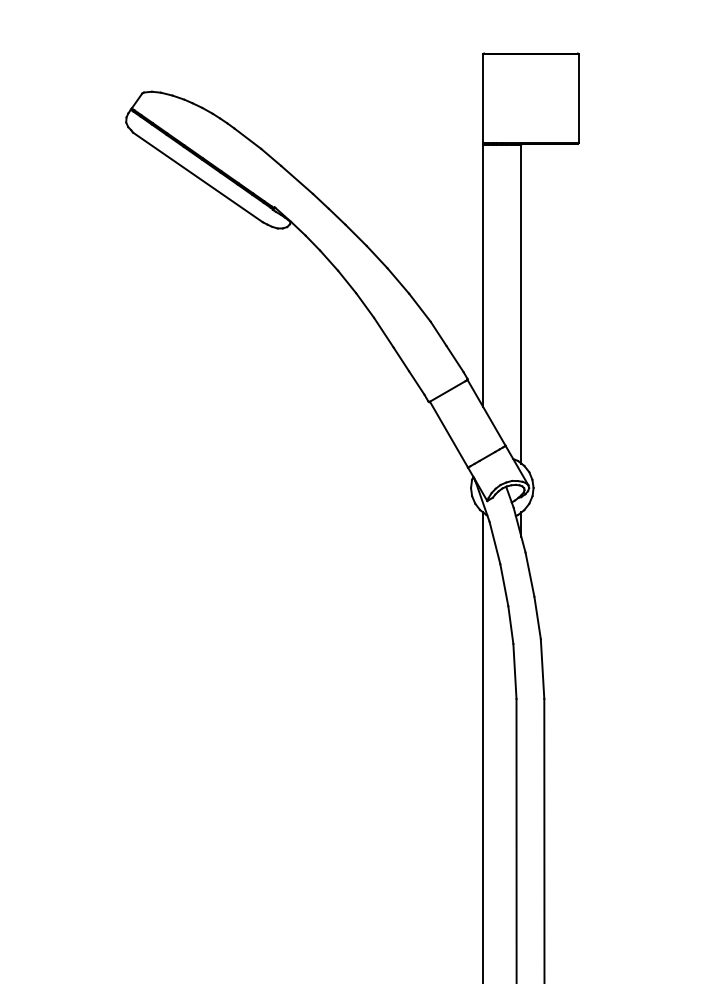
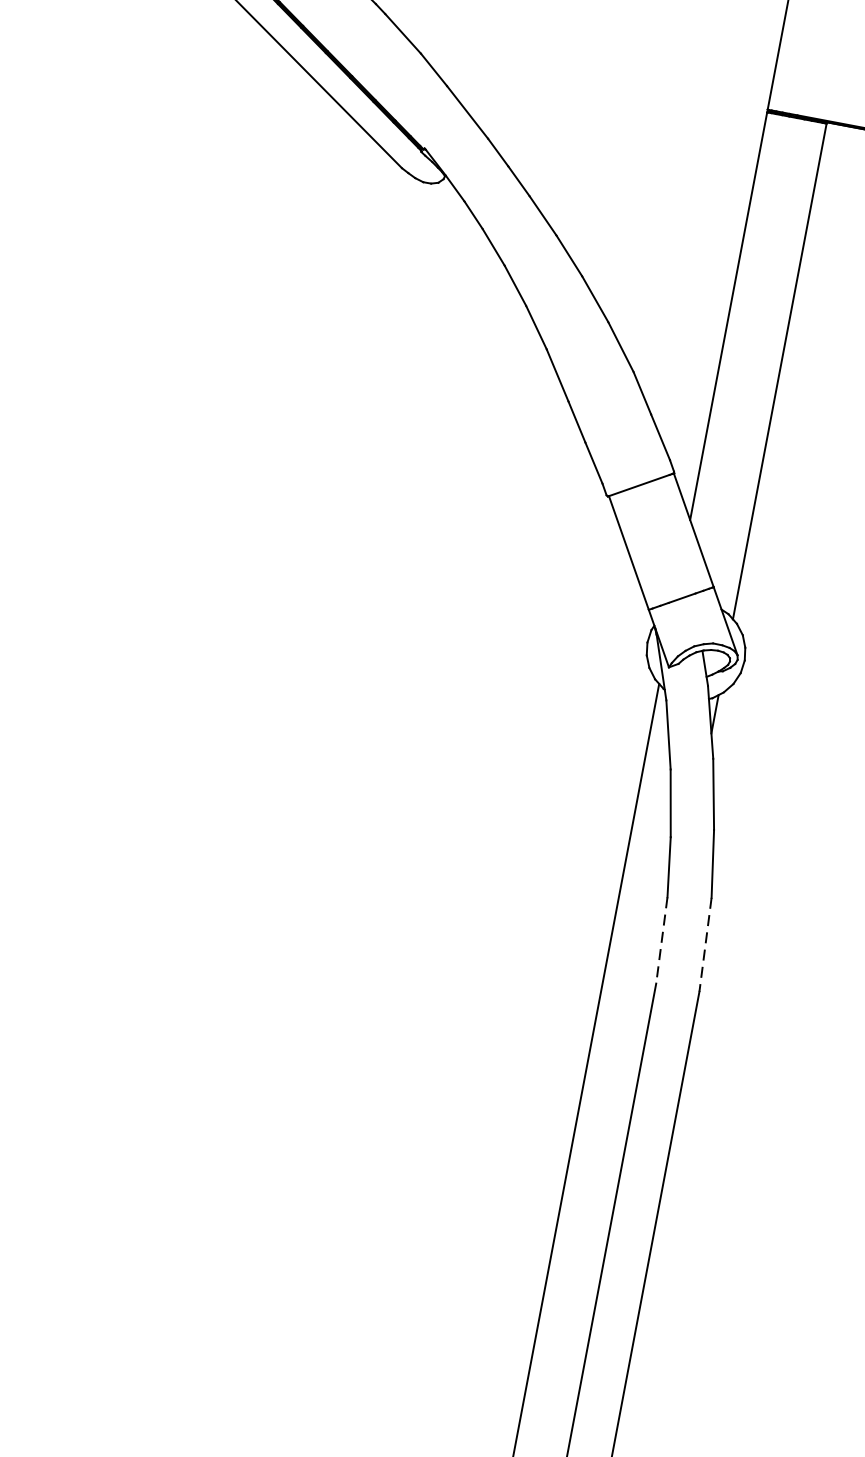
line: (542, 669) -> (705, 945), solid -> dashed
line: (514, 671) -> (661, 940), solid -> dashed

